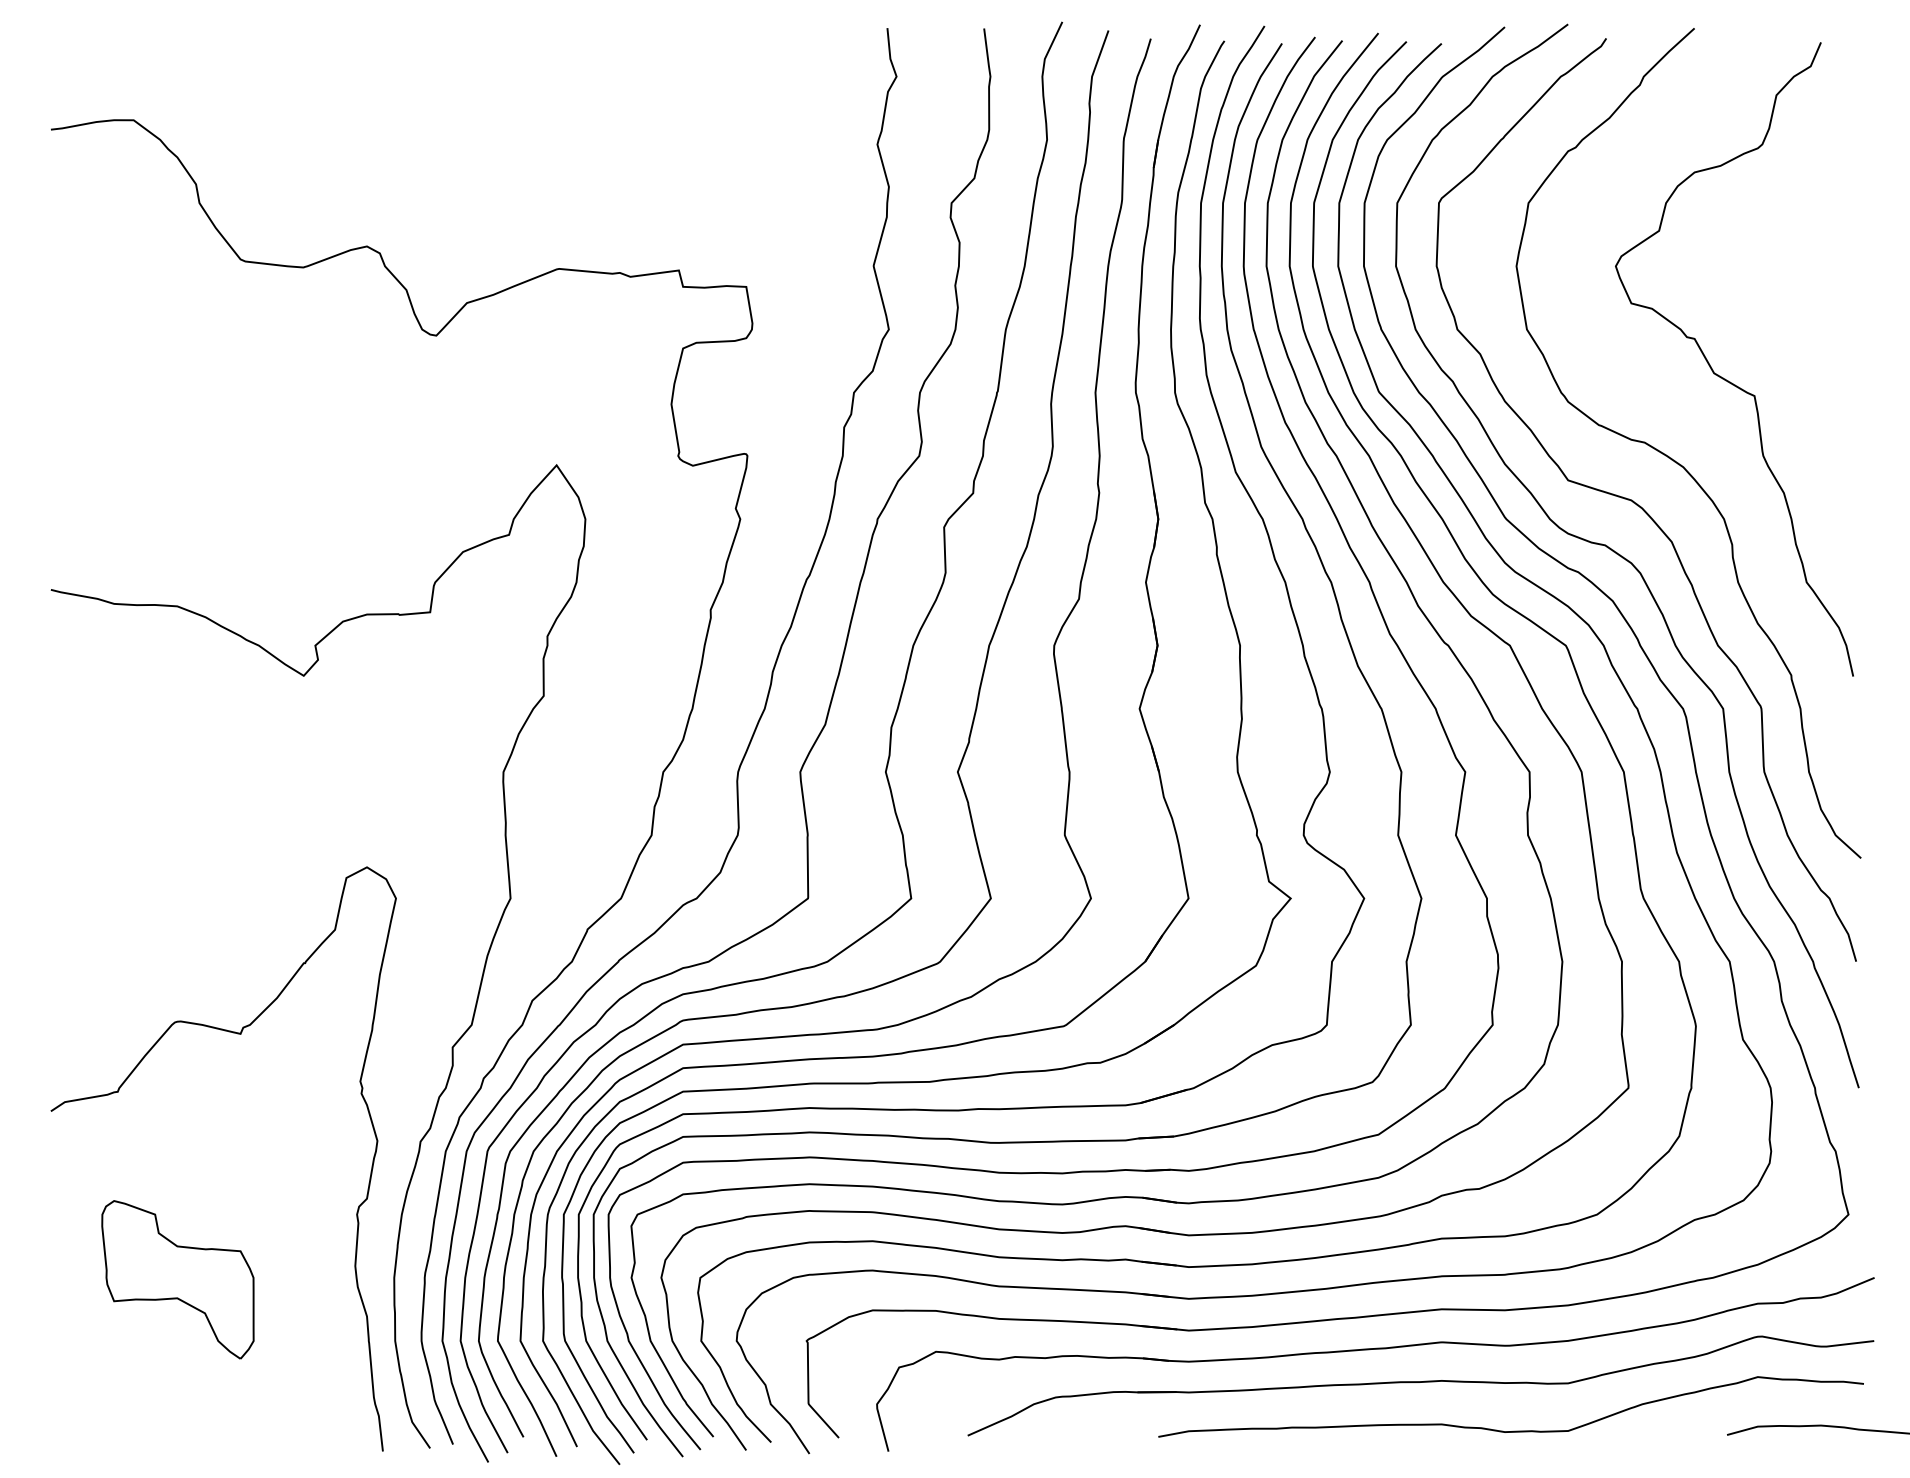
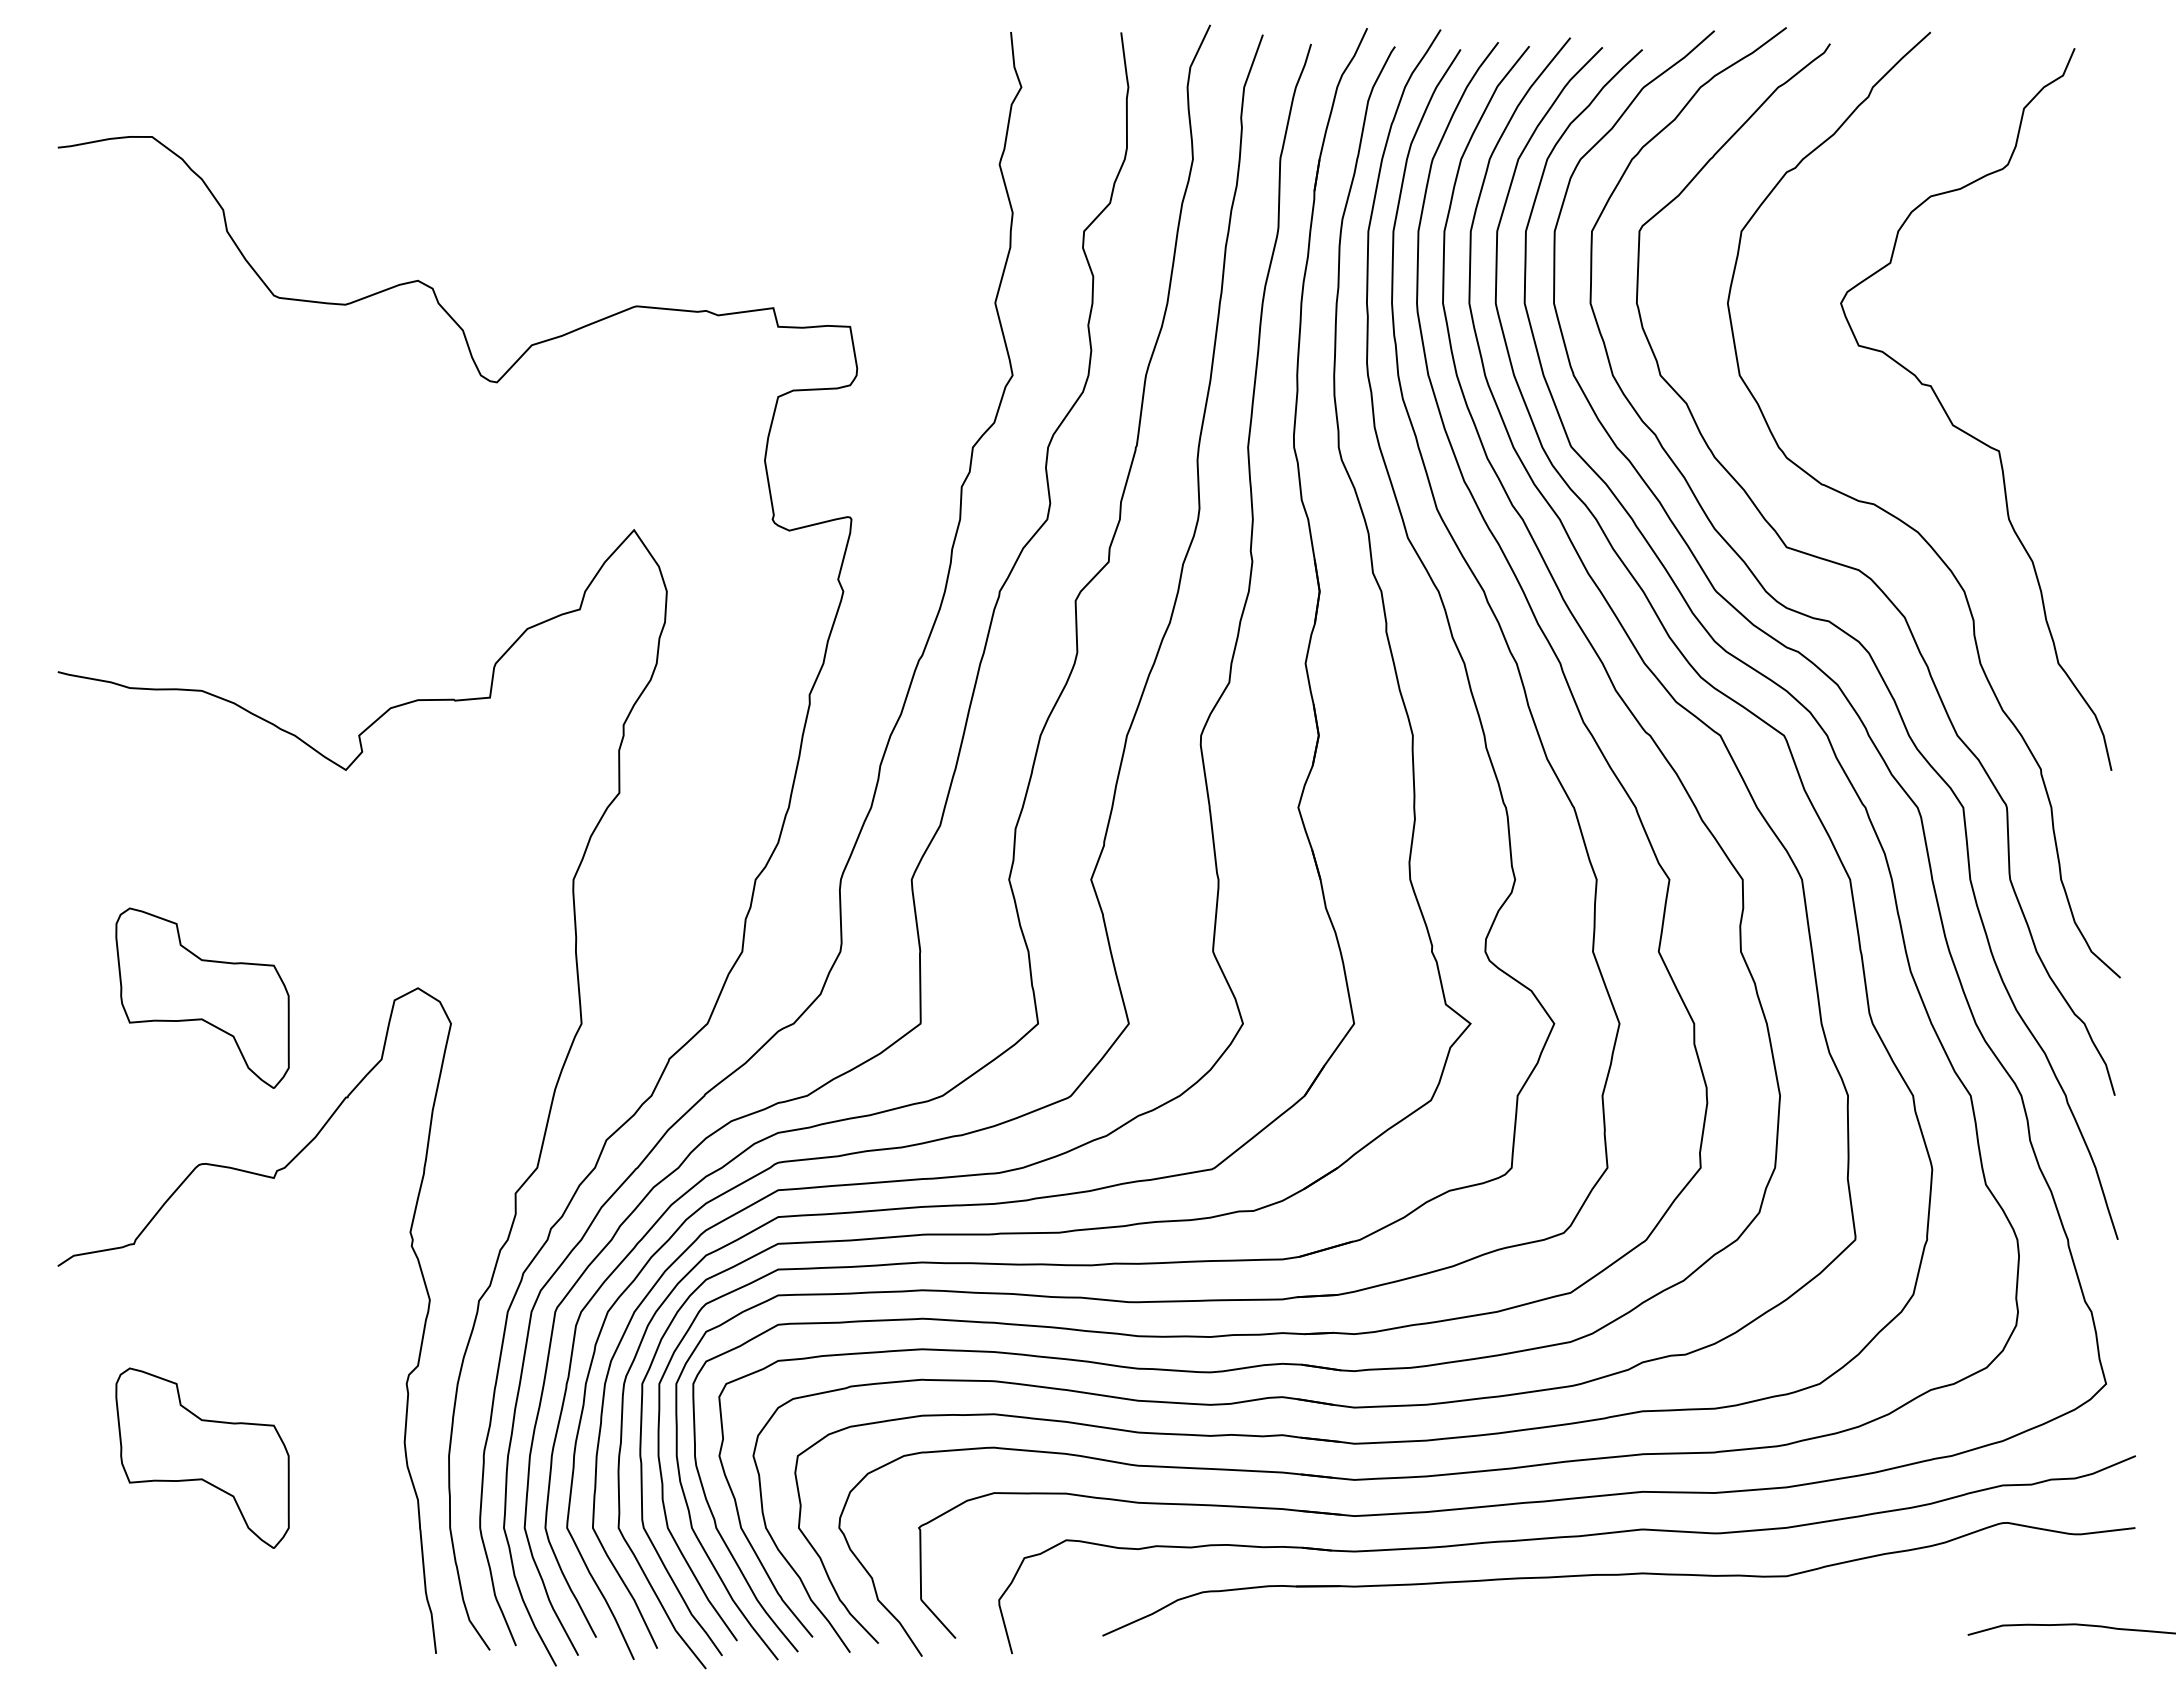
part: (177, 875) -> (202, 997), added
curve: (1510, 1430) -> (1721, 1630), removed

